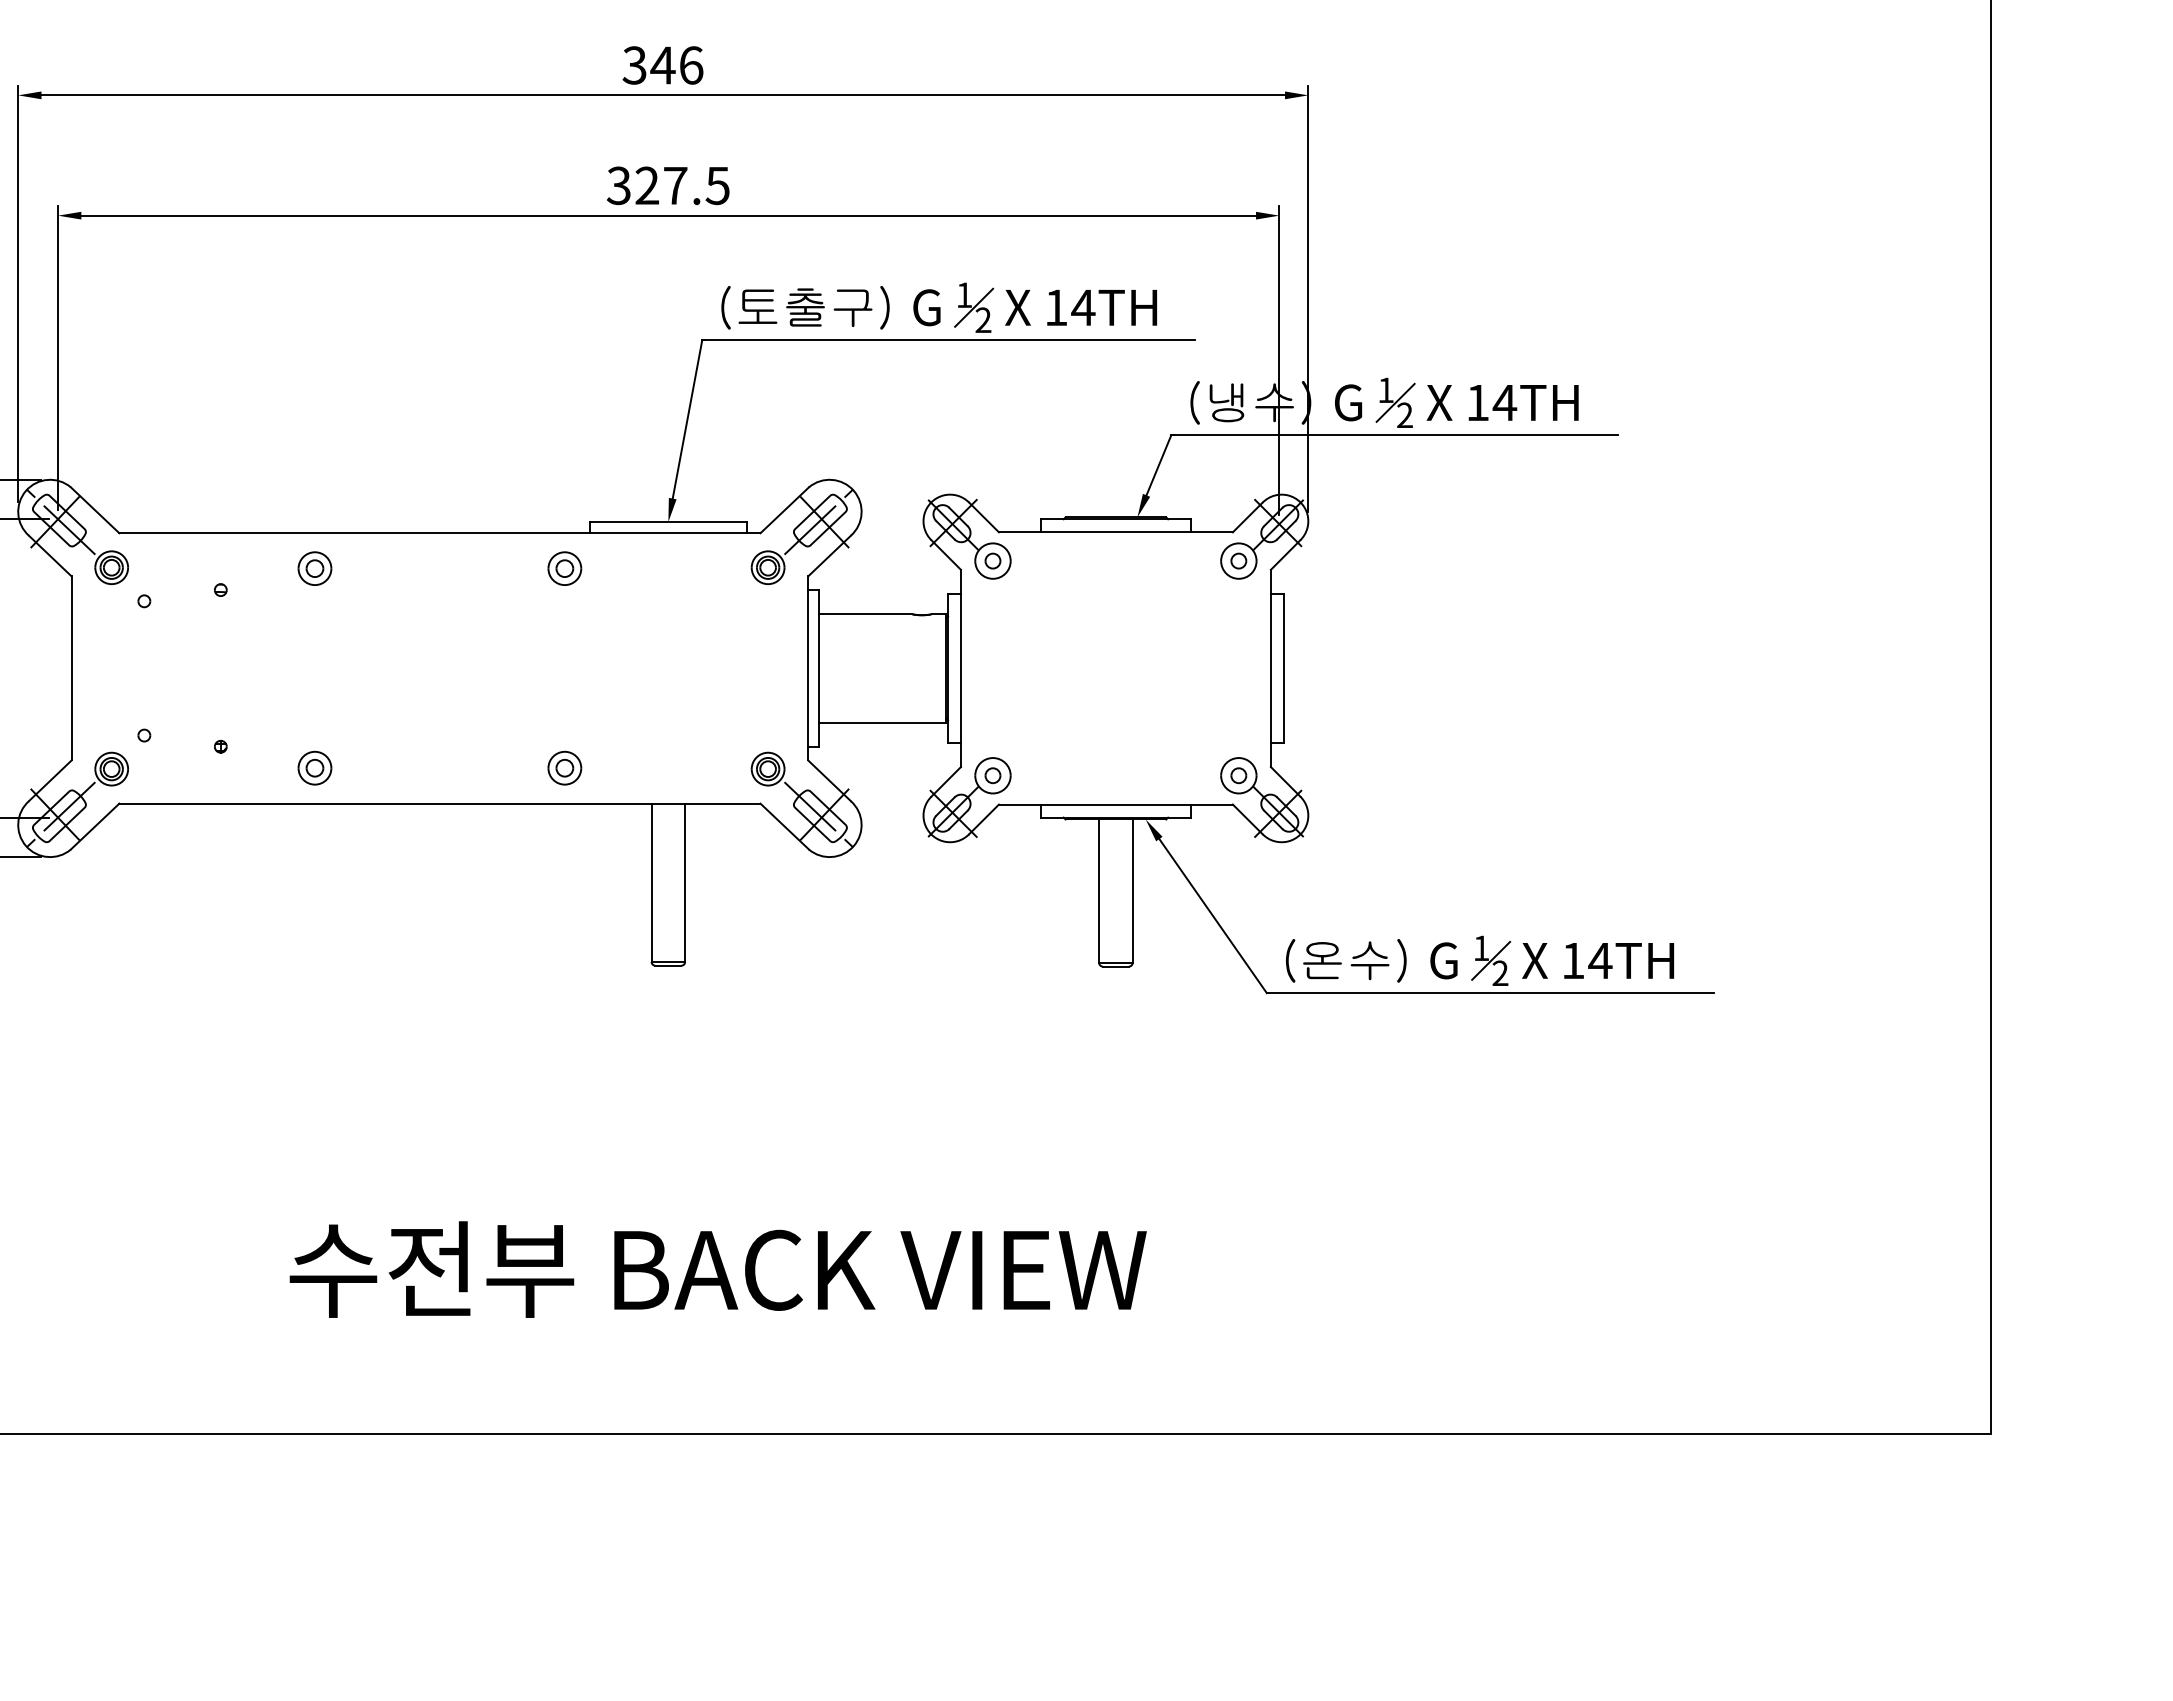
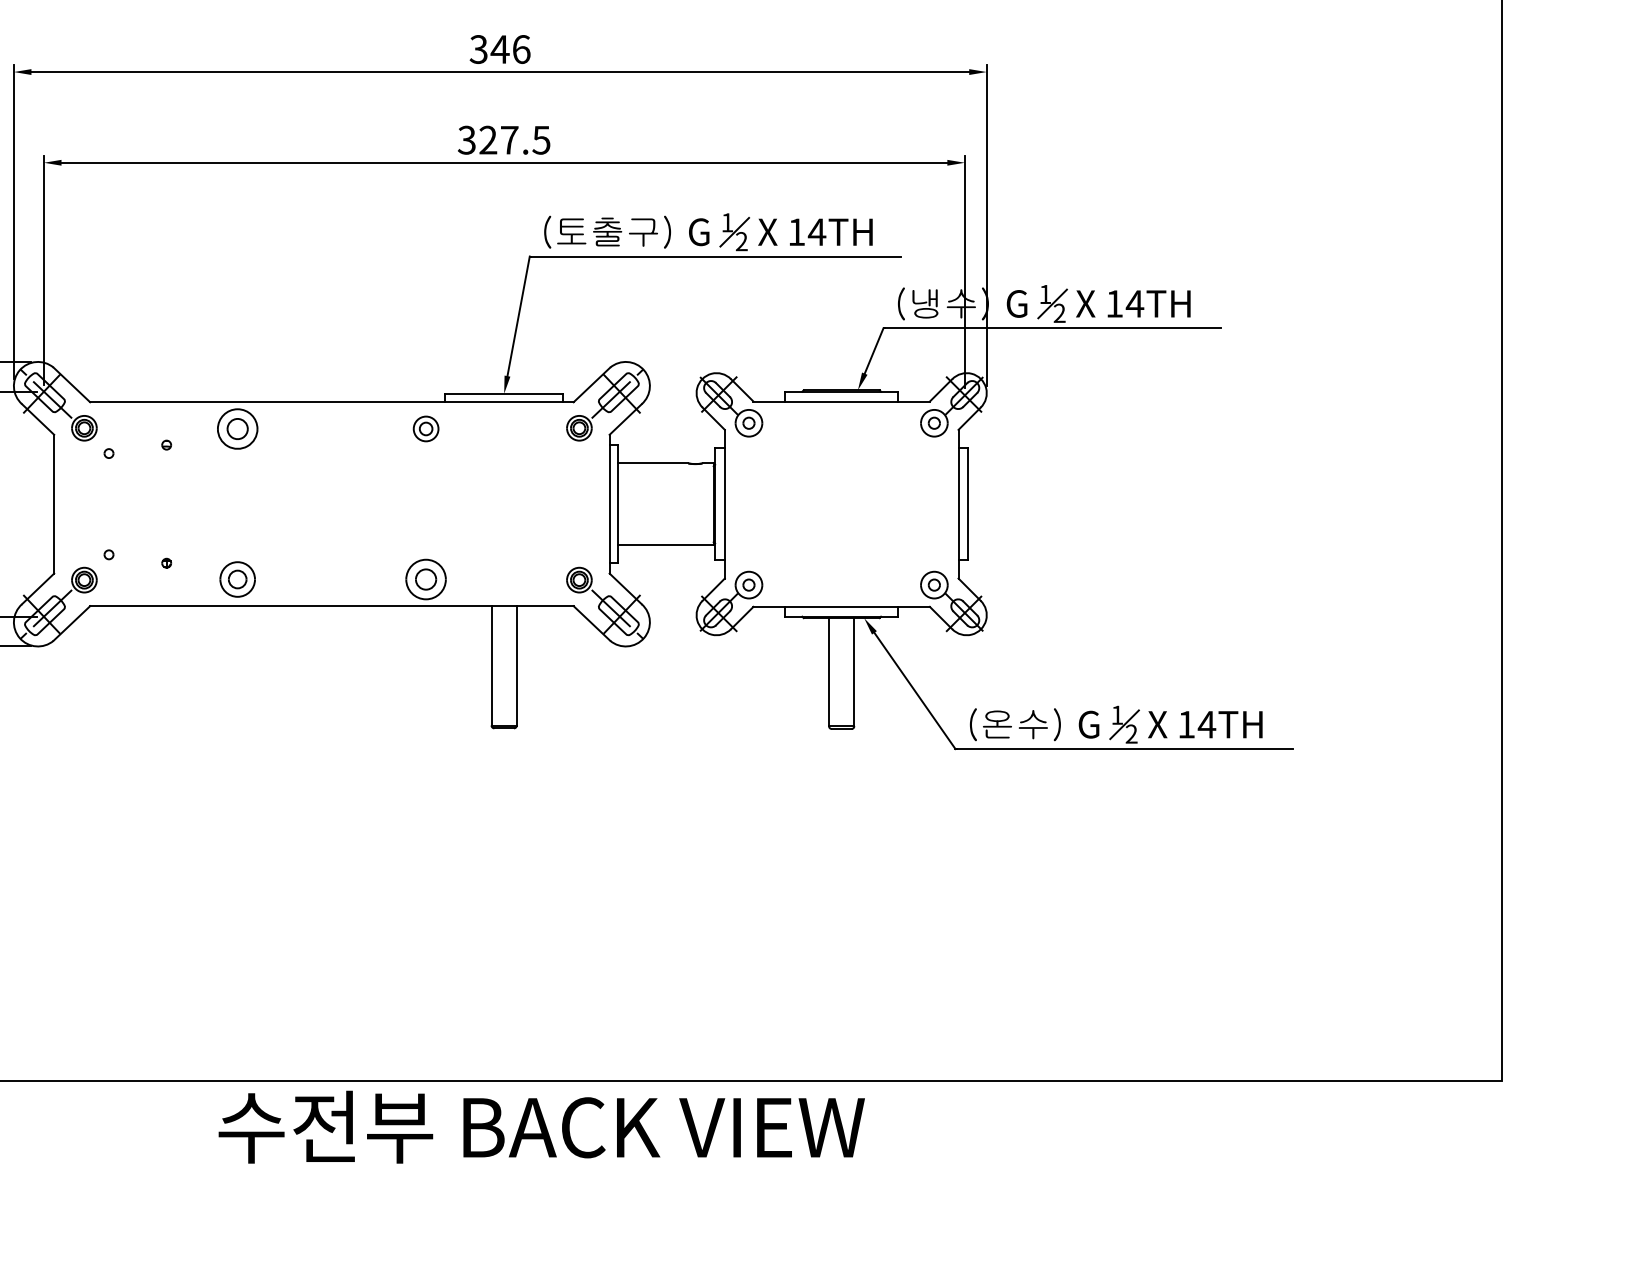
part: (314, 568) -> (237, 428), size x1.6
part: (314, 767) -> (237, 578), size x1.4
part: (564, 767) -> (425, 578), size x1.6
text: (717, 1269) -> (541, 1127), moved

